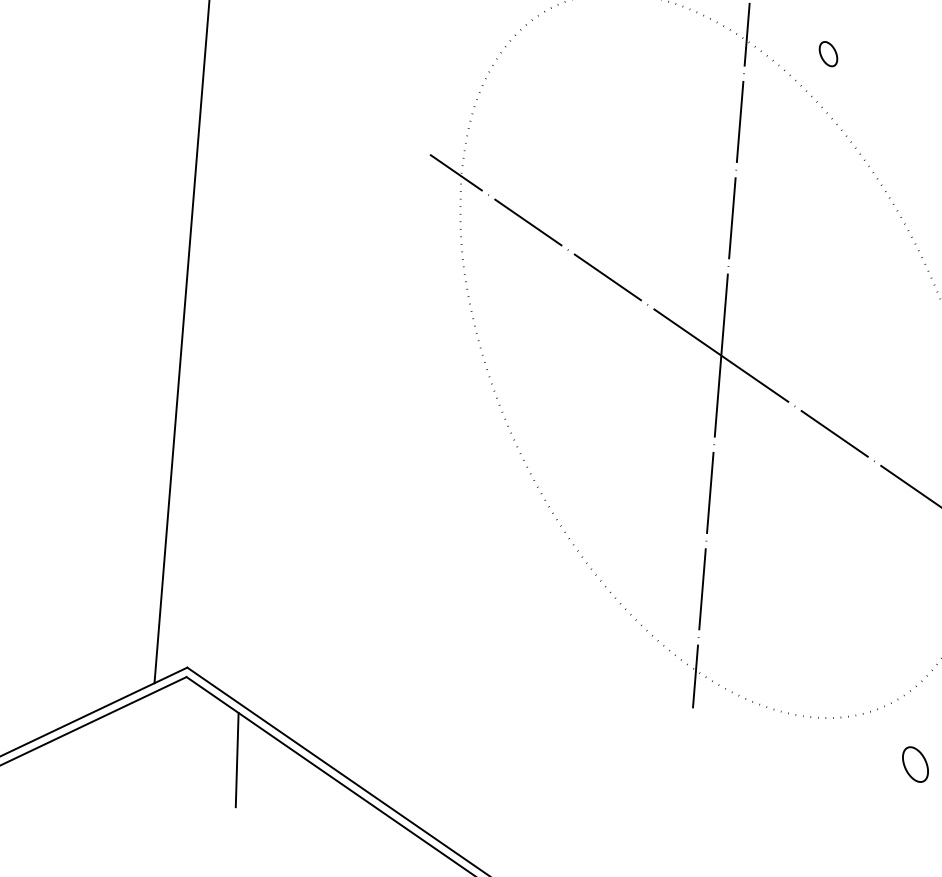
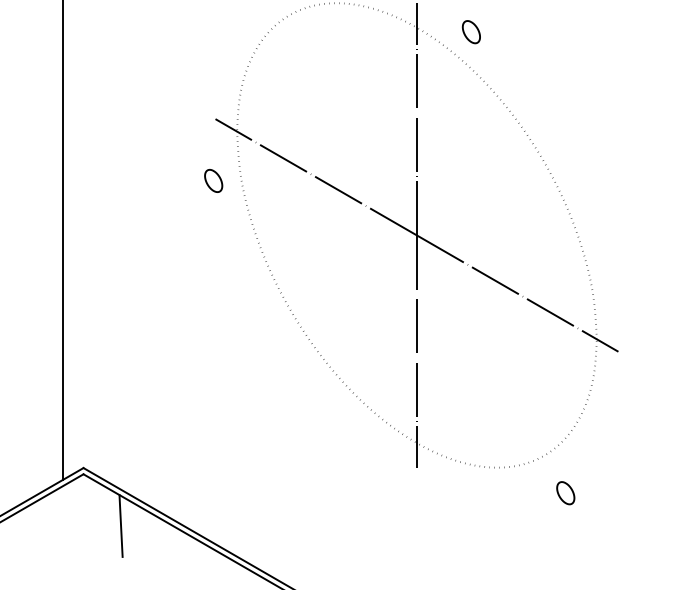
part: (827, 54) -> (470, 32), size x1.43
part: (419, 247) -> (213, 180), added

